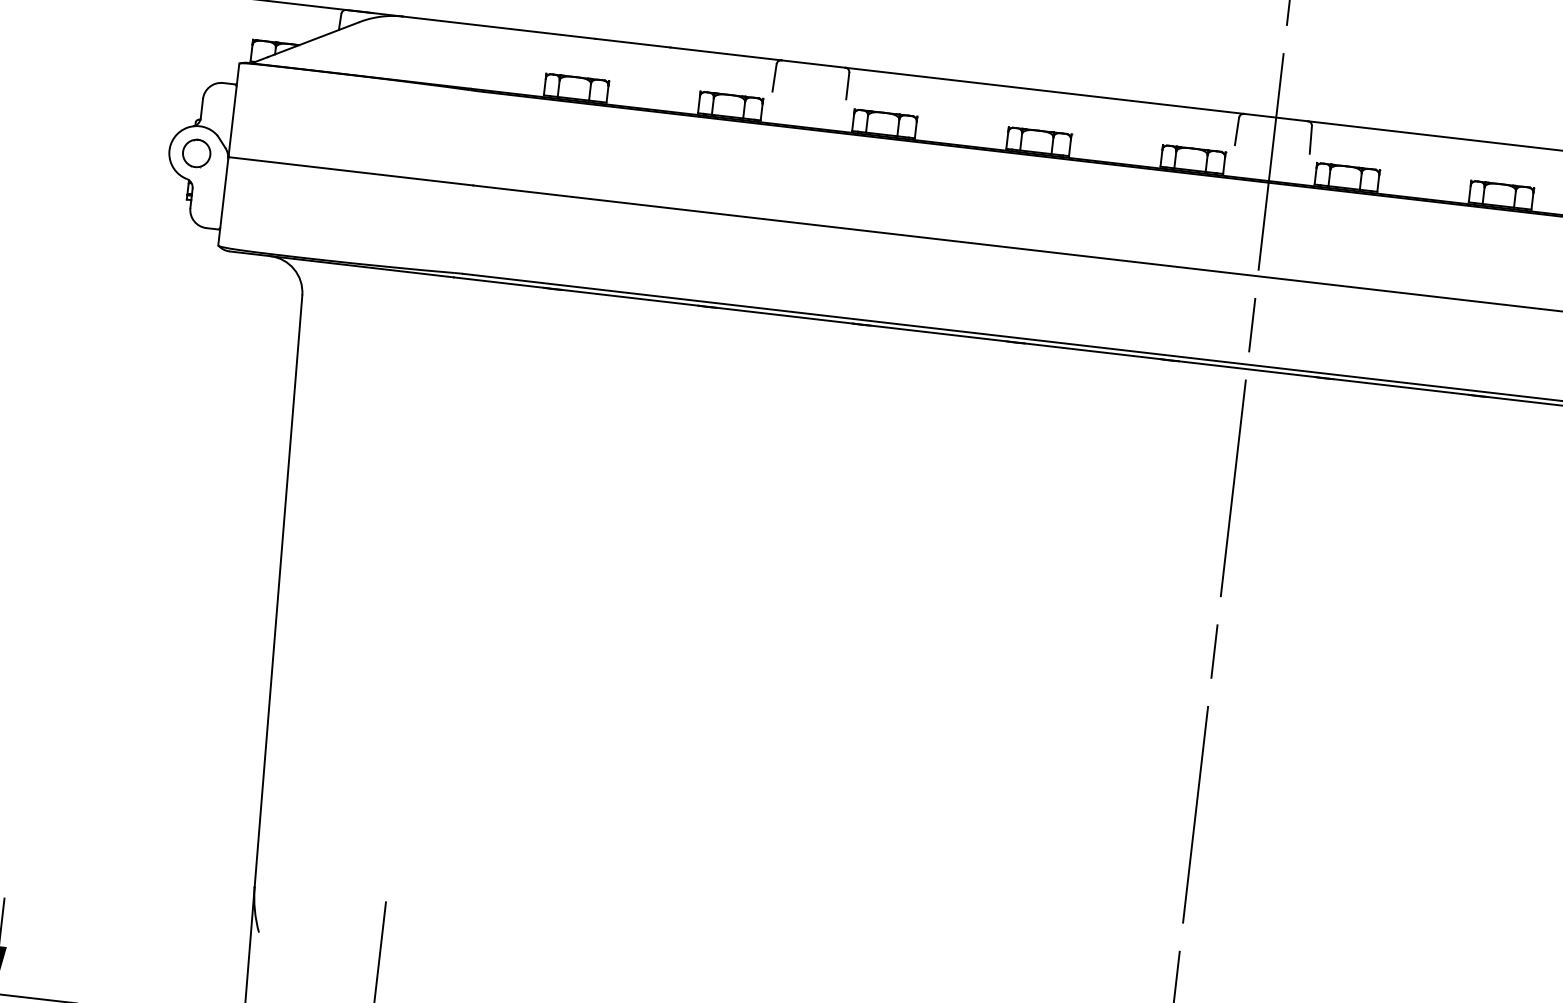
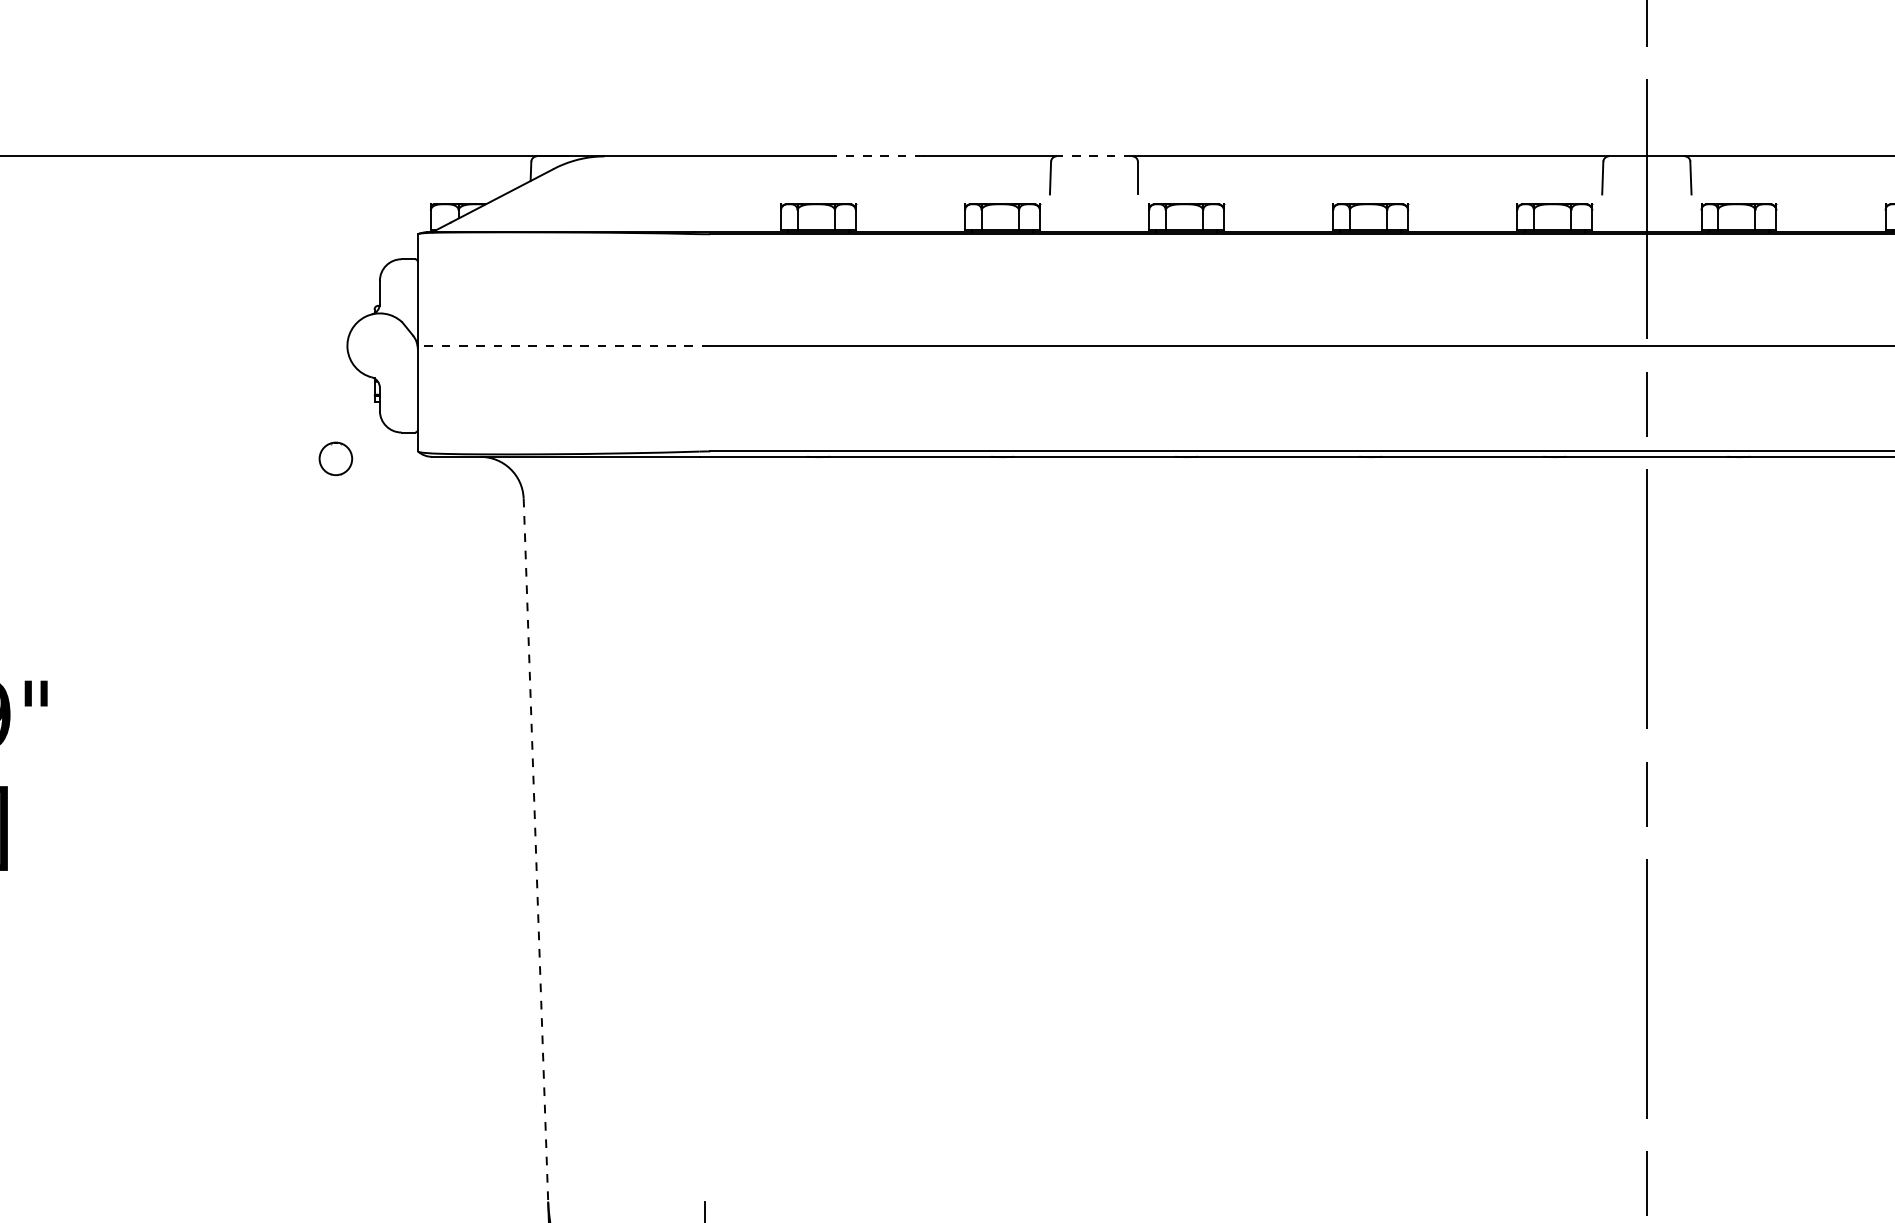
line: (632, 43) -> (878, 156), solid -> dashed
line: (813, 64) -> (1094, 156), solid -> dashed
part: (196, 153) -> (335, 458), moved
line: (350, 170) -> (563, 345), solid -> dashed
line: (278, 591) -> (535, 851), solid -> dashed

